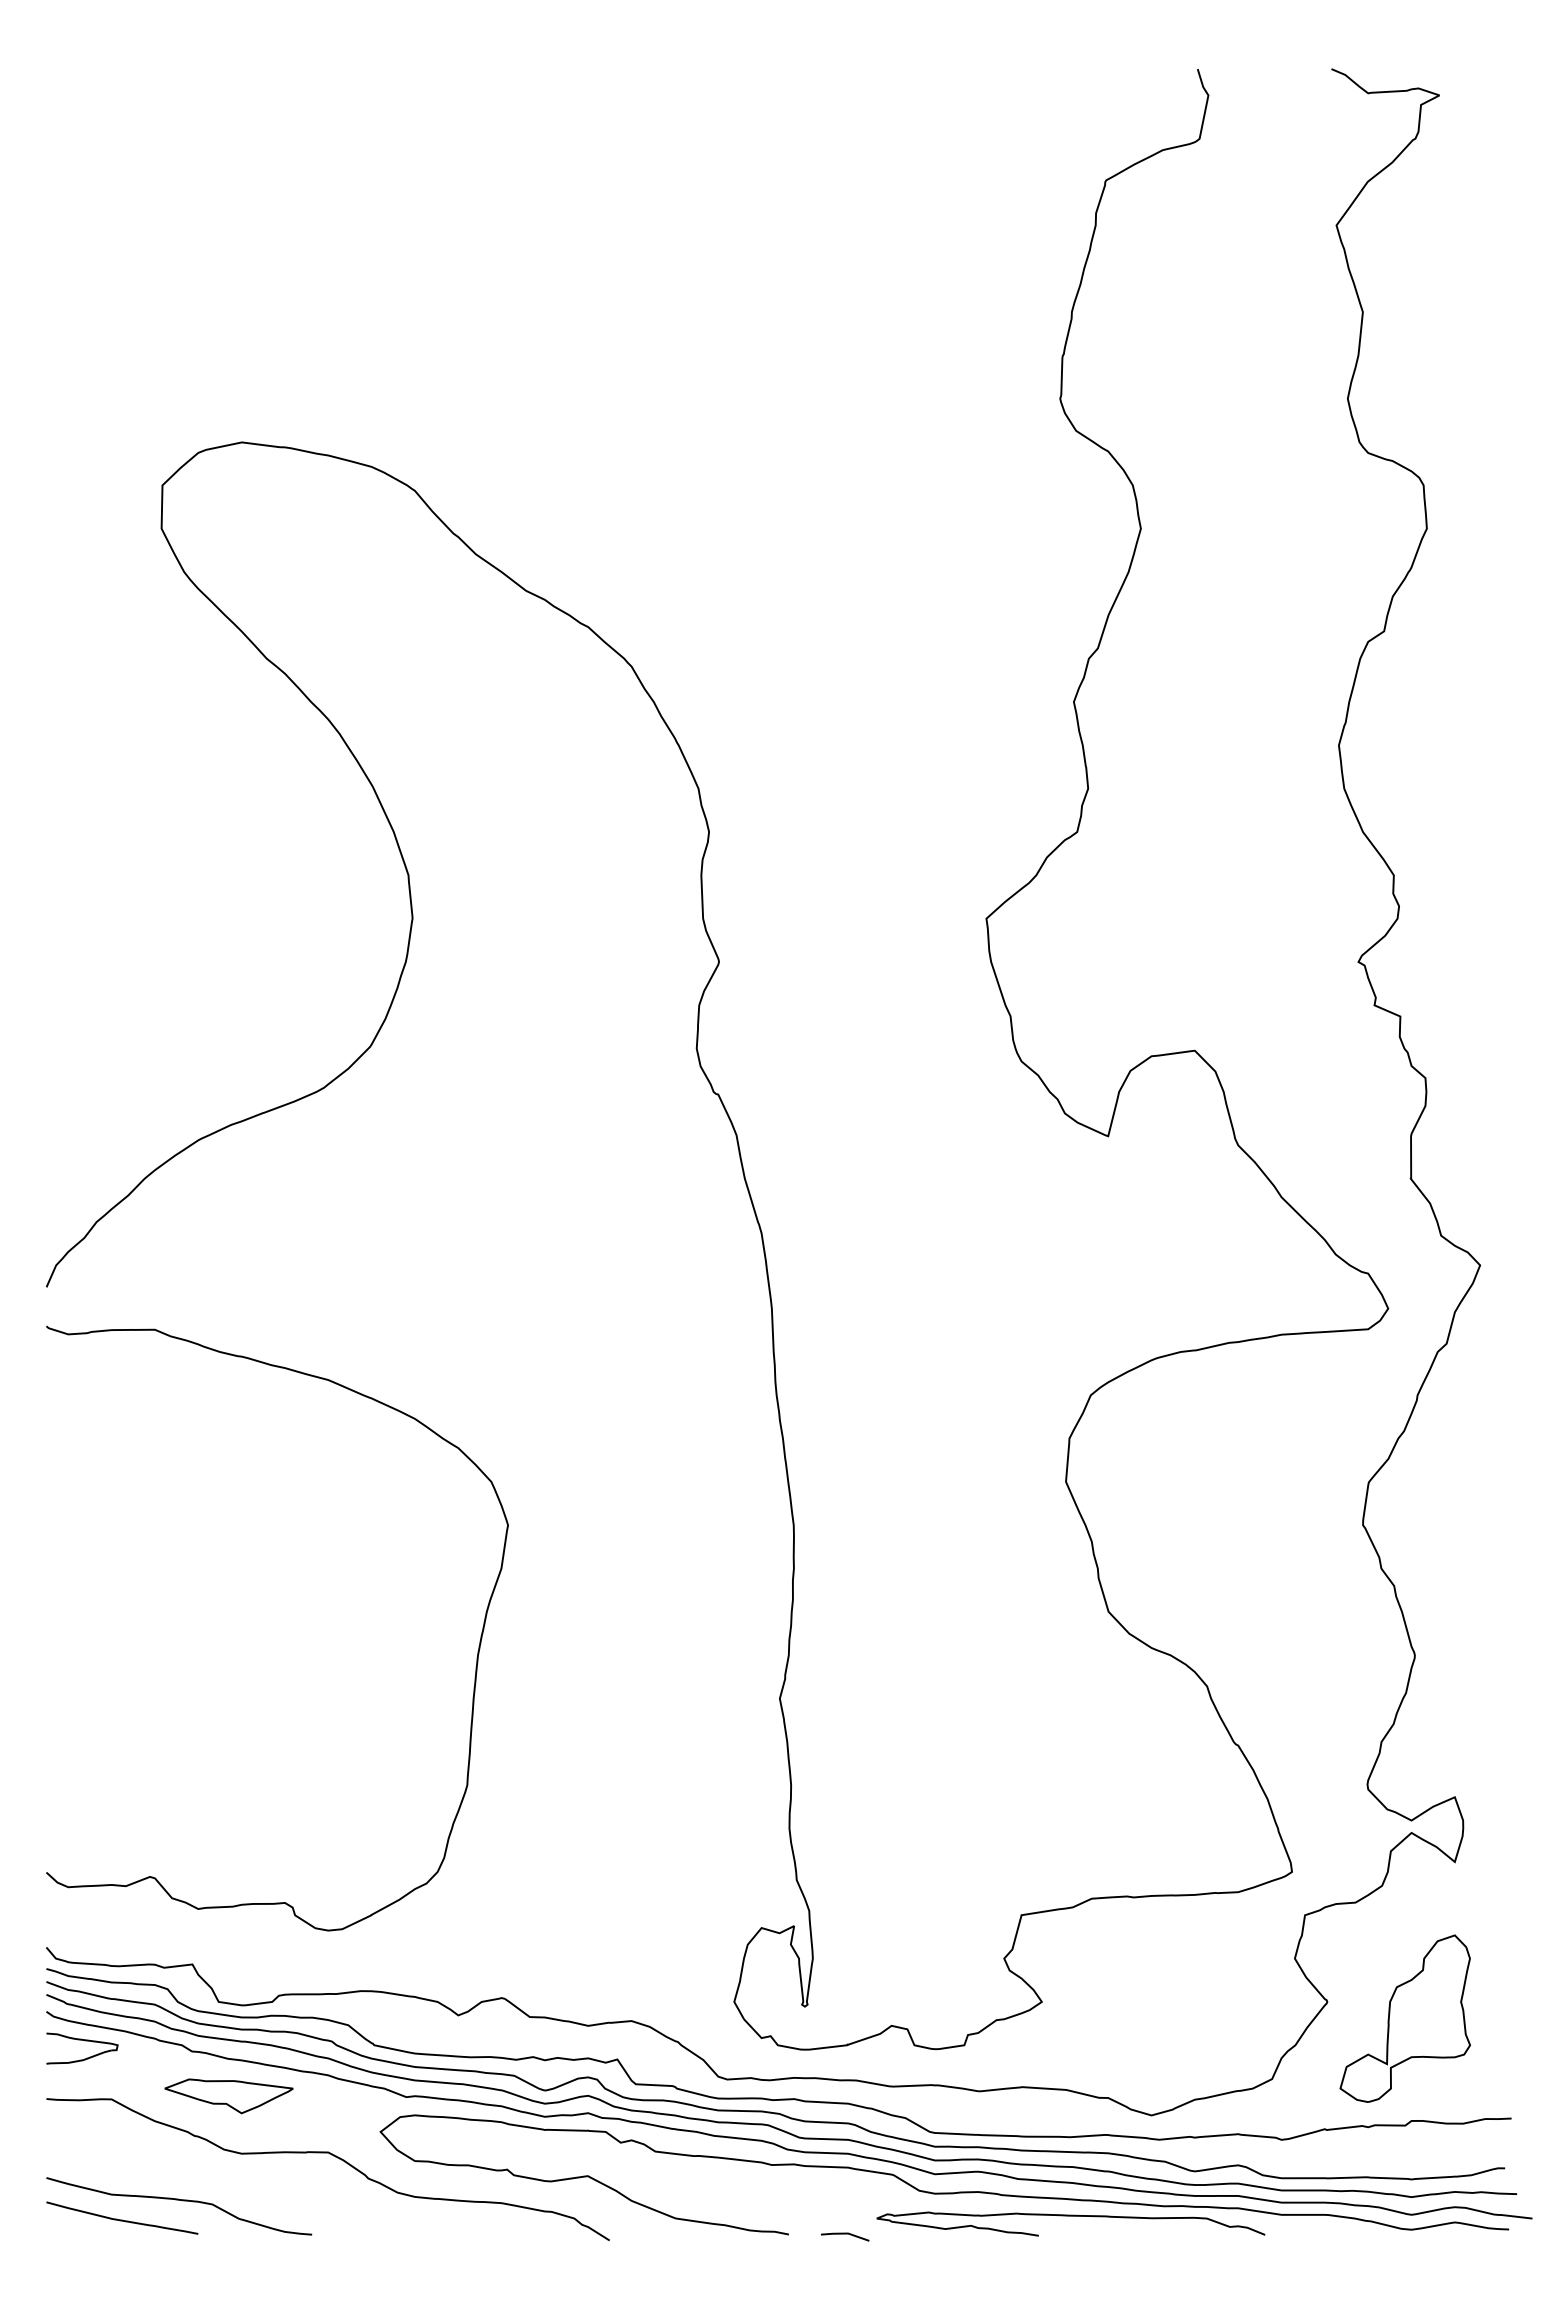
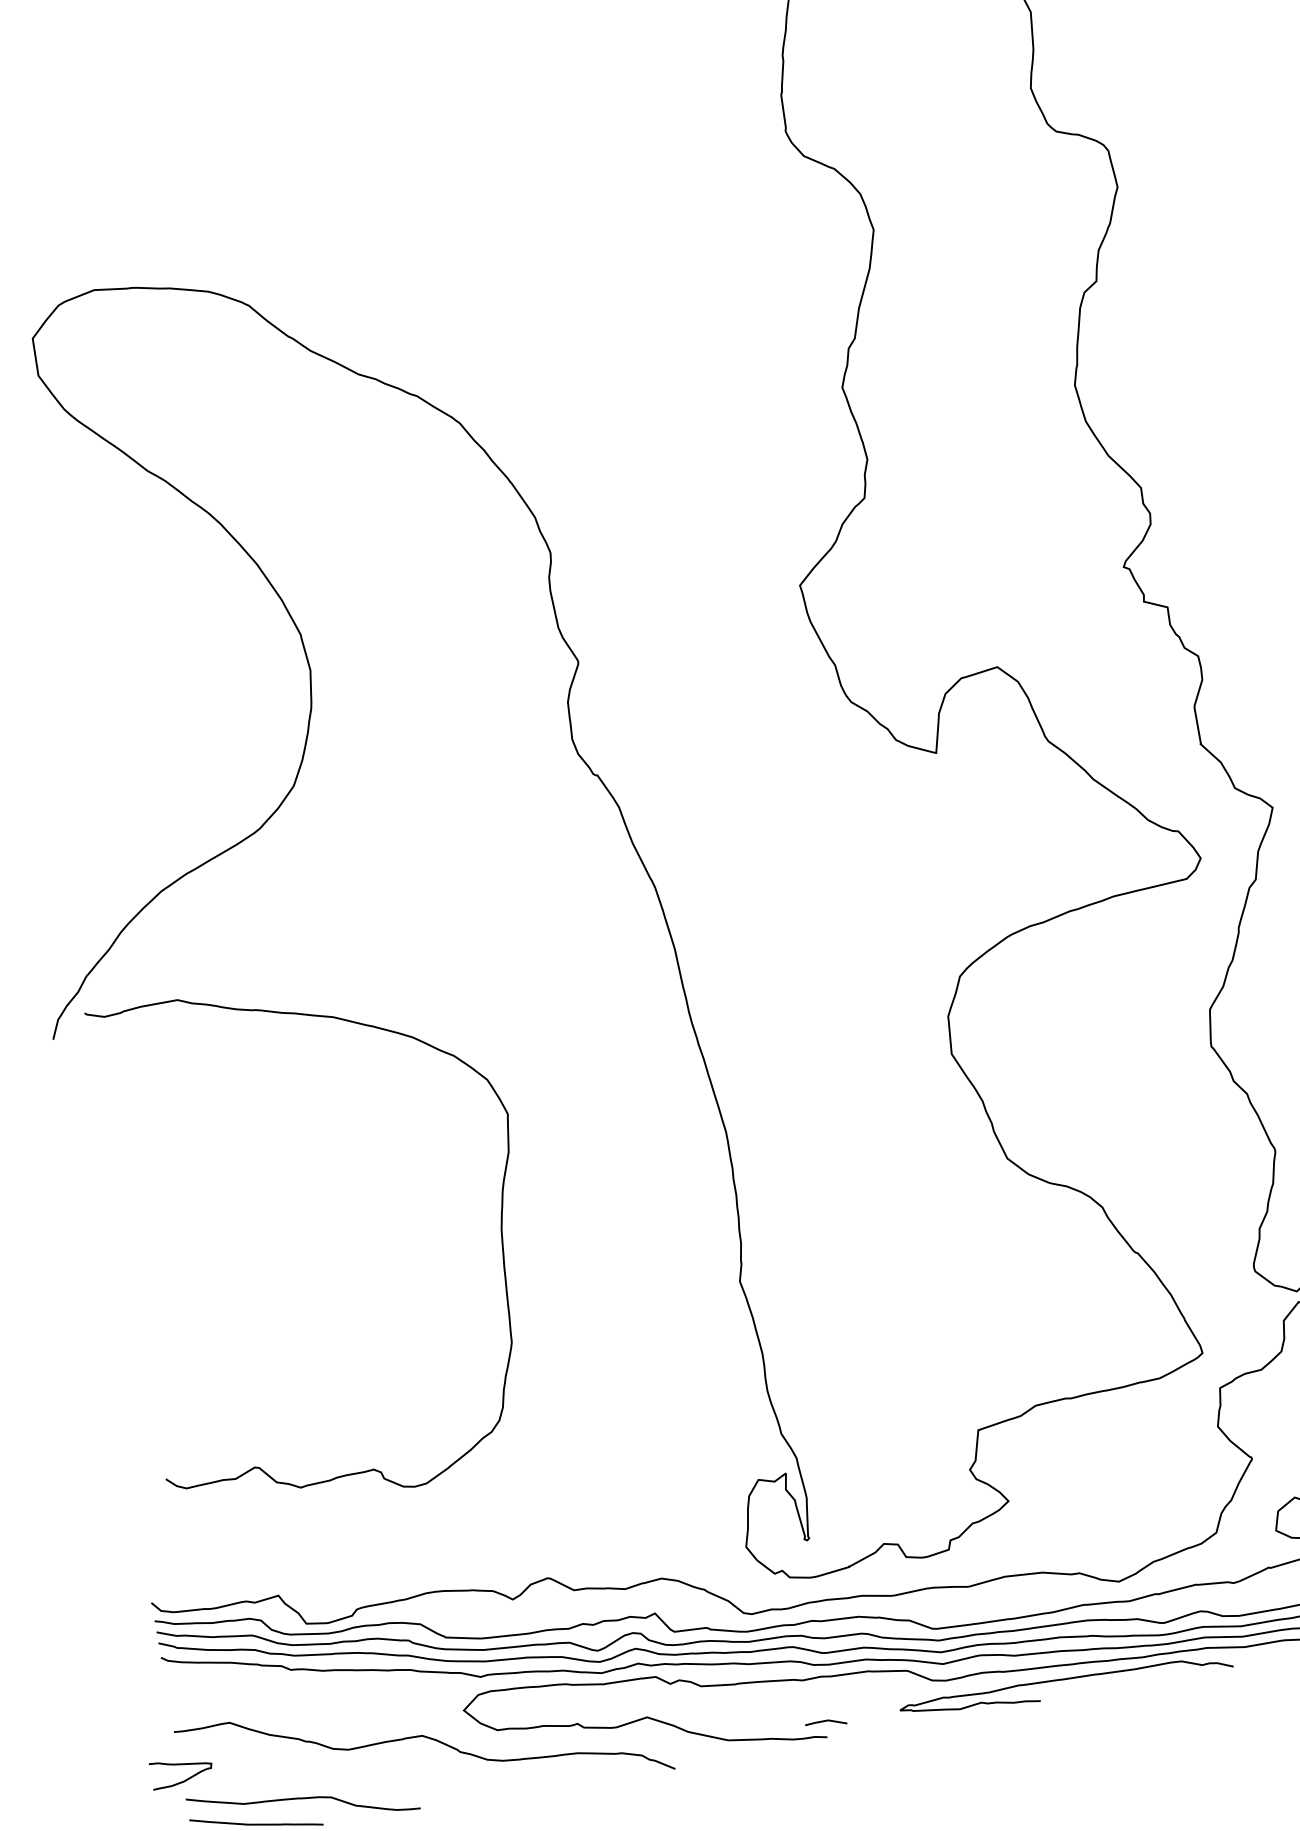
curve: (476, 1657) -> (500, 1231), moved
part: (85, 2041) -> (183, 1765), moved
part: (228, 2096) -> (328, 1702), removed
line: (845, 2234) -> (826, 1721), moved

